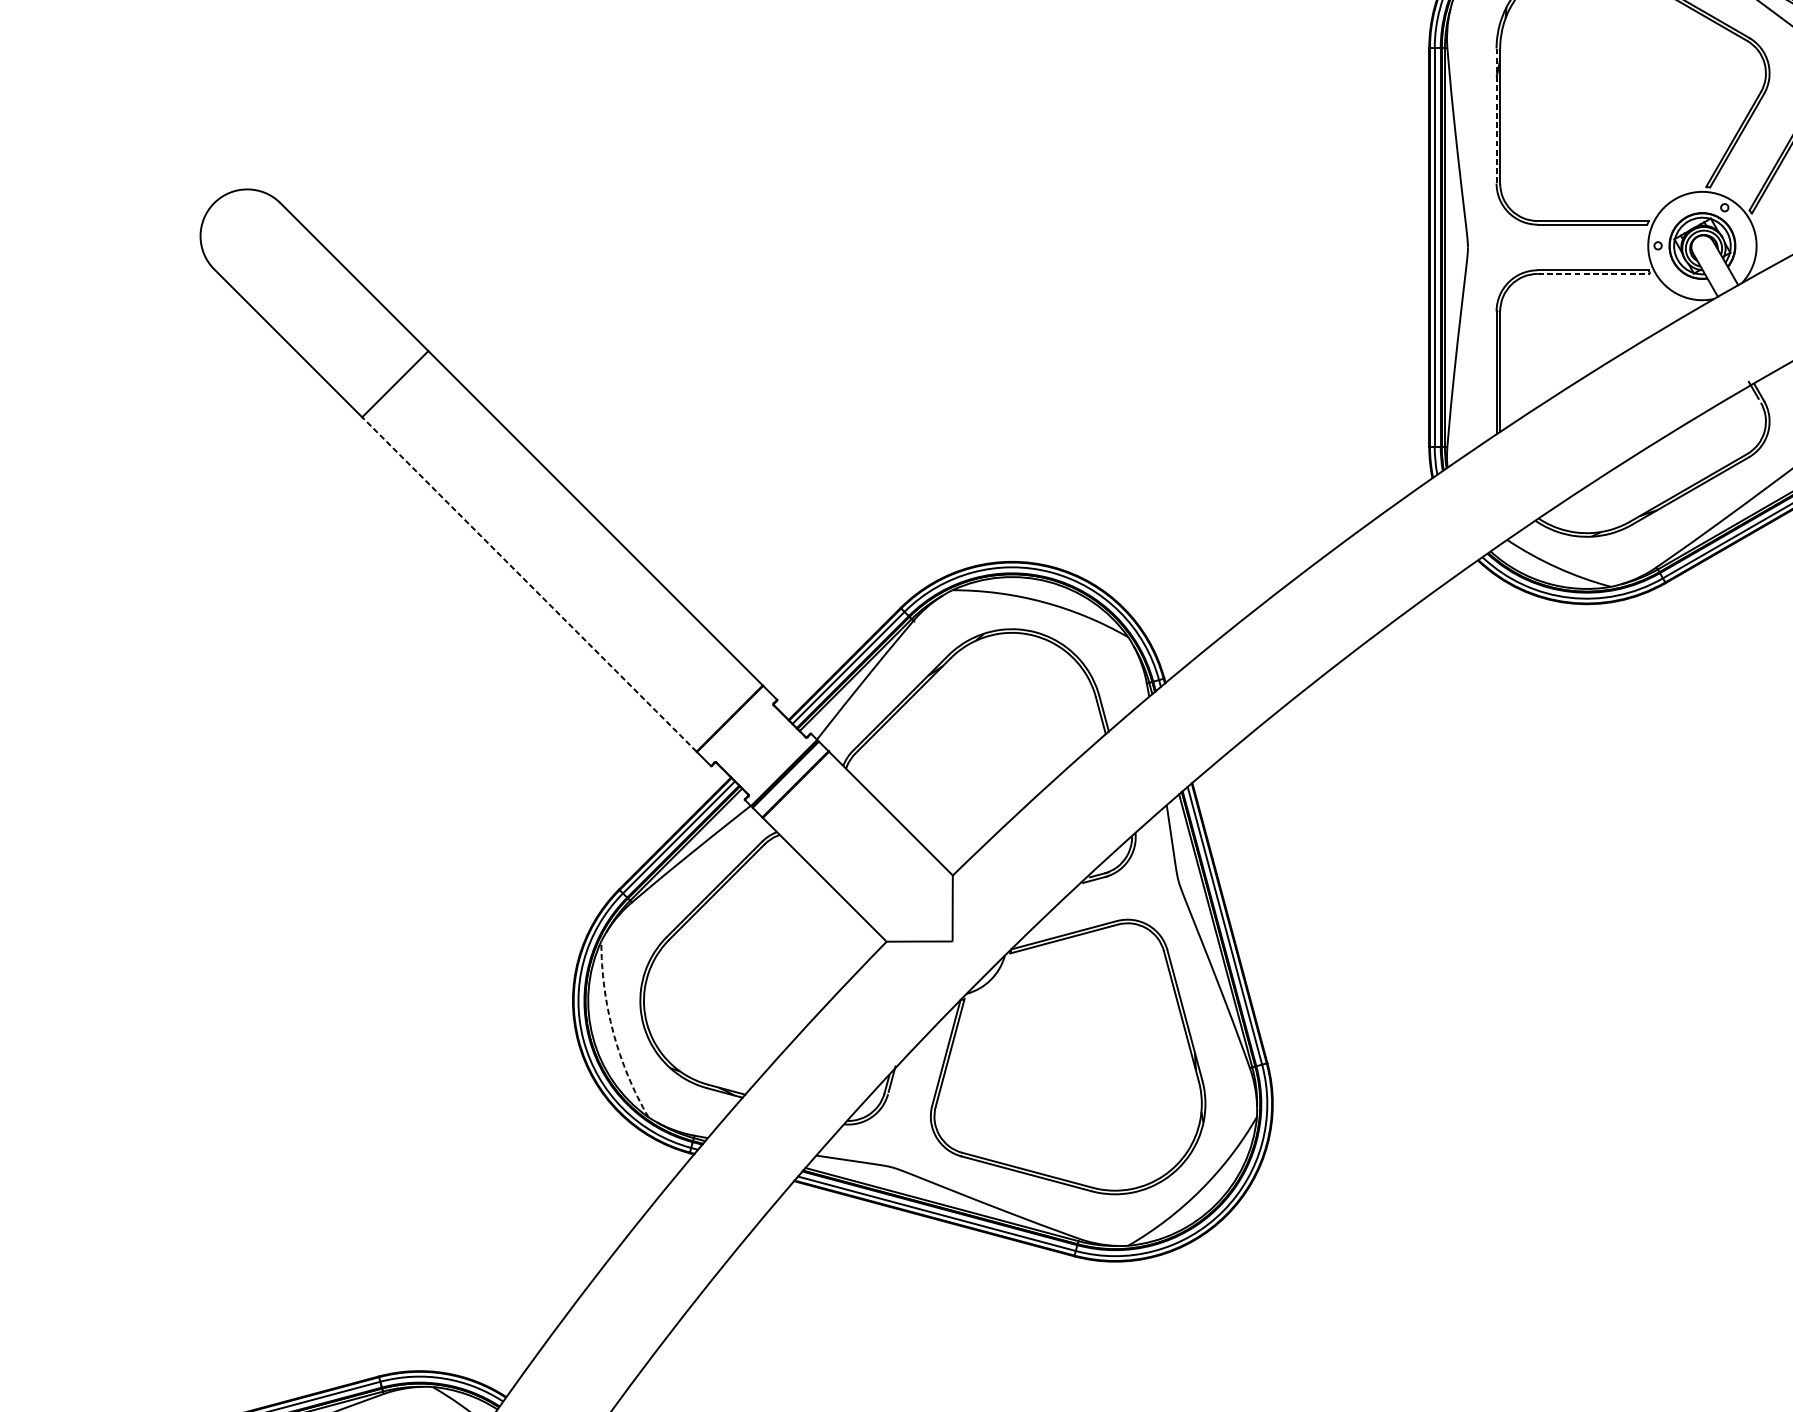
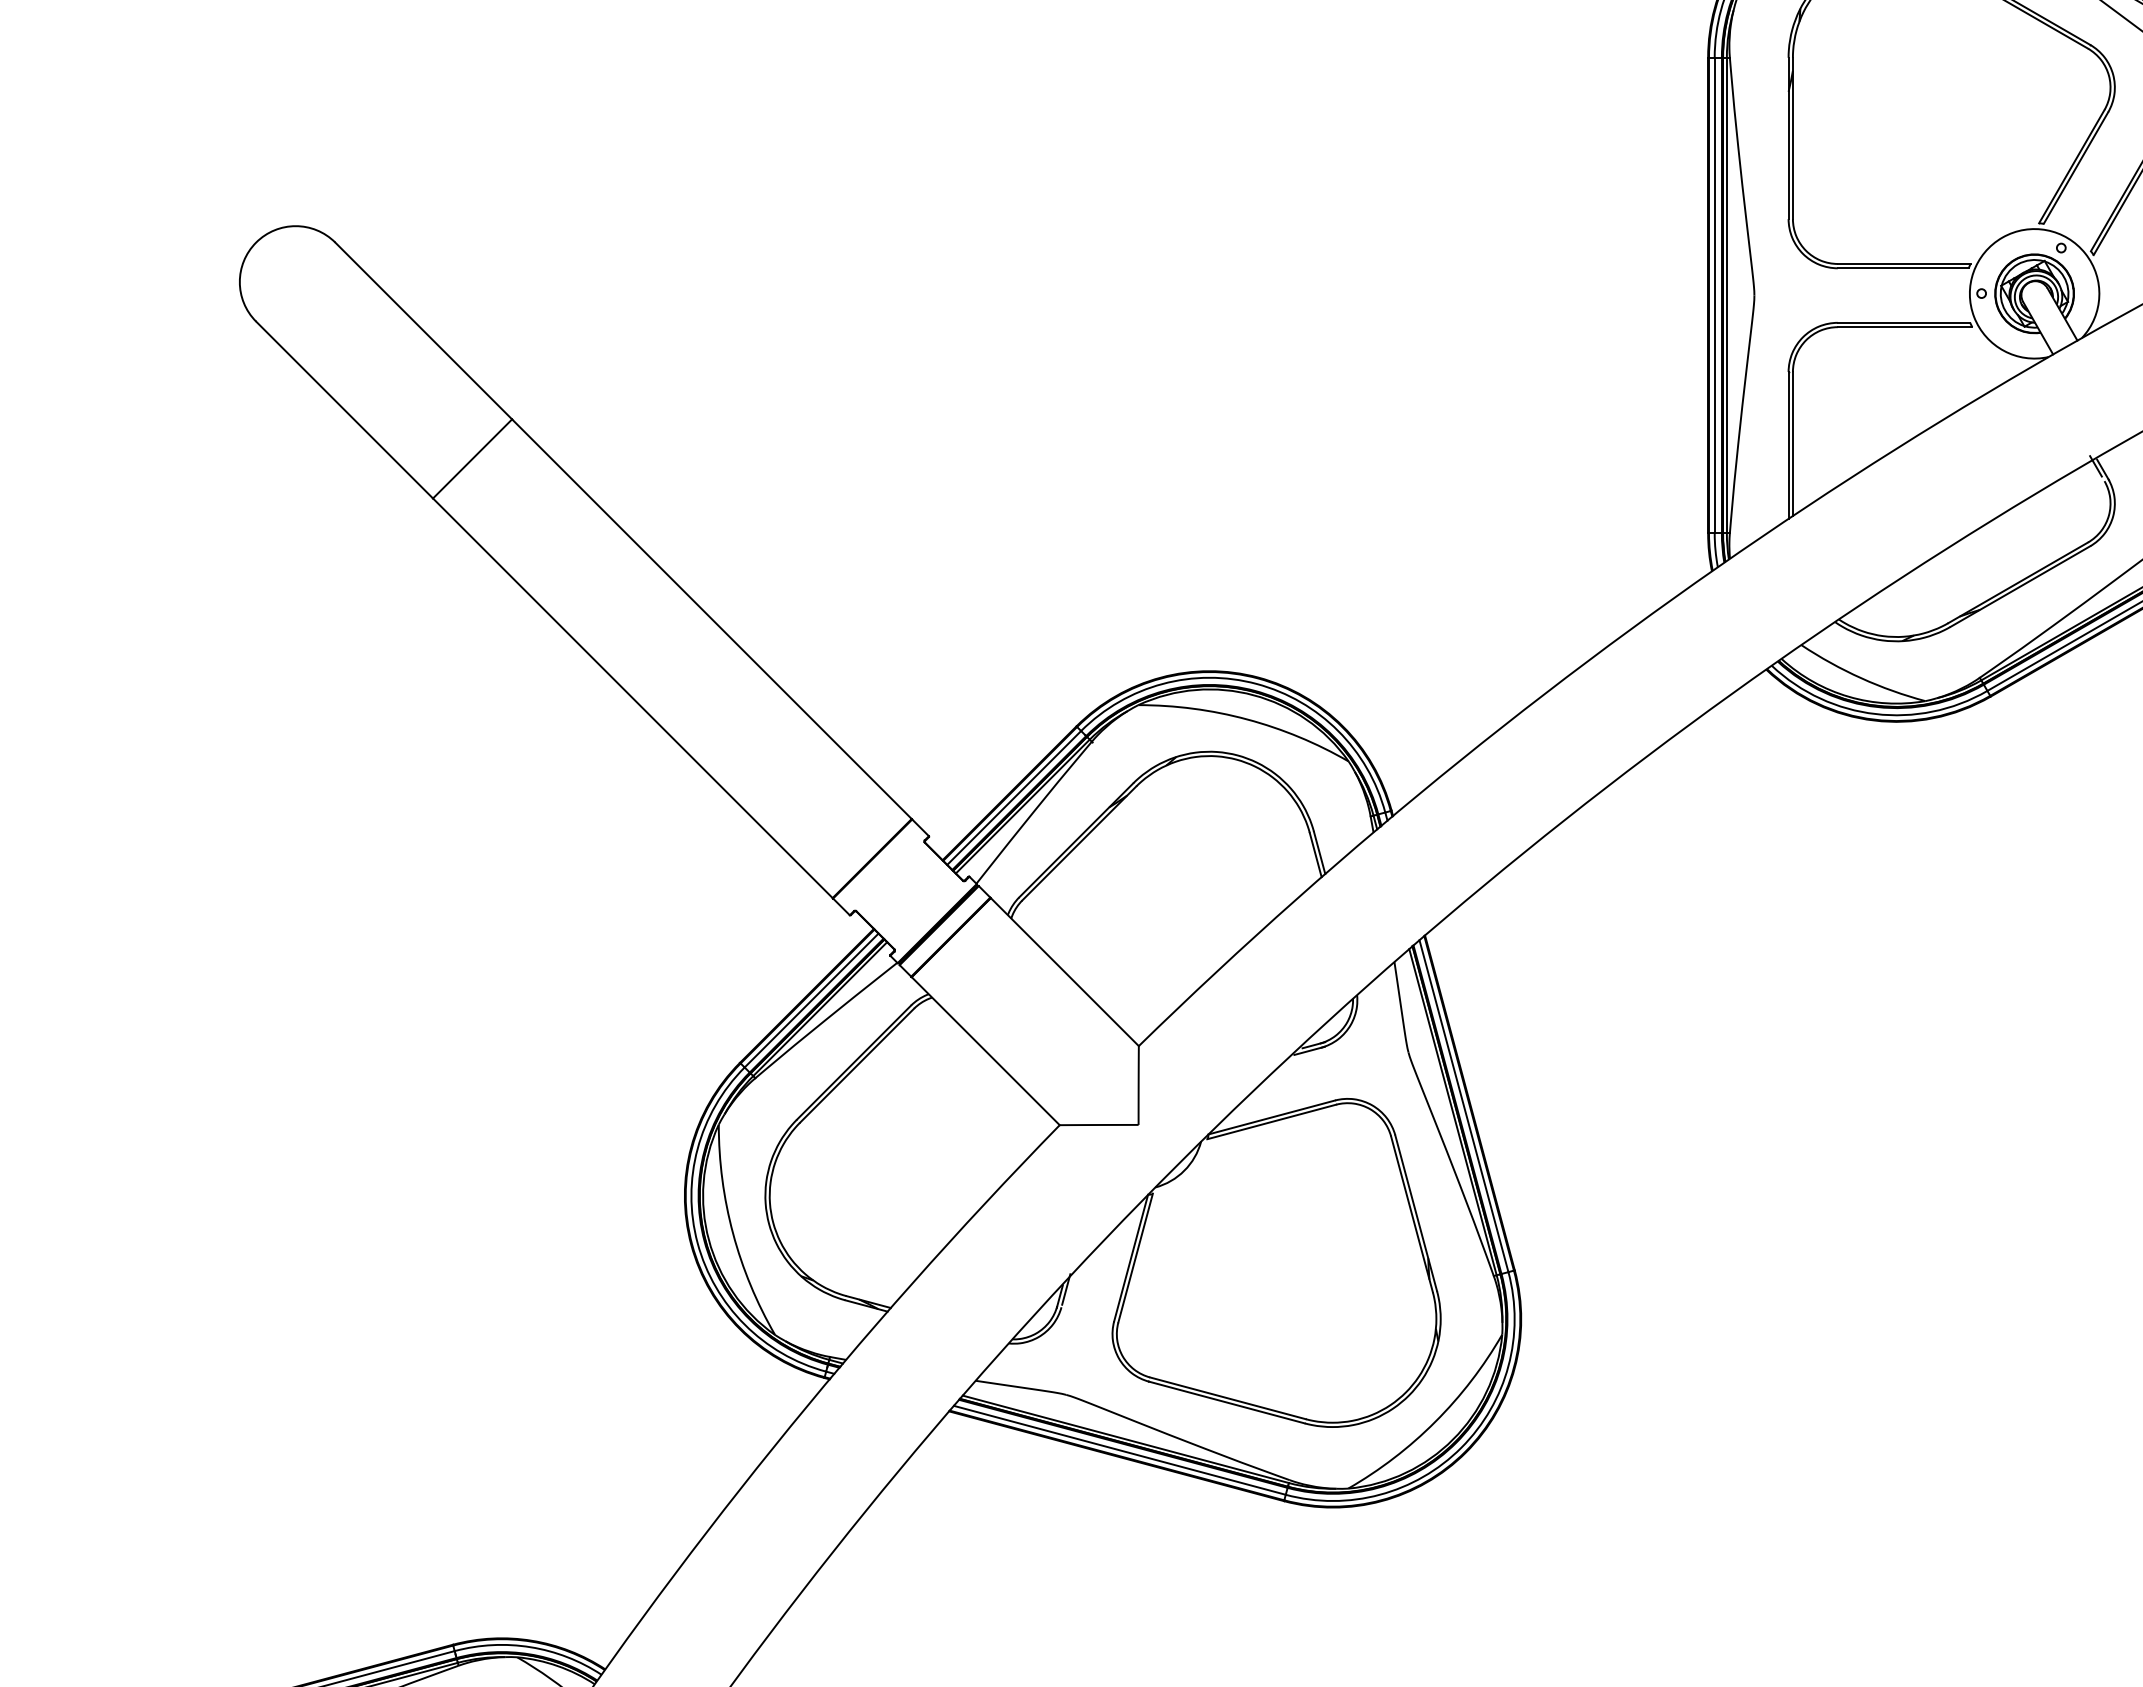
line: (1496, 116) -> (1788, 138), dashed -> solid
line: (1594, 274) -> (1905, 327), dashed -> solid
line: (529, 584) -> (632, 698), dashed -> solid
arc: (613, 1032) -> (733, 1233), dashed -> solid

